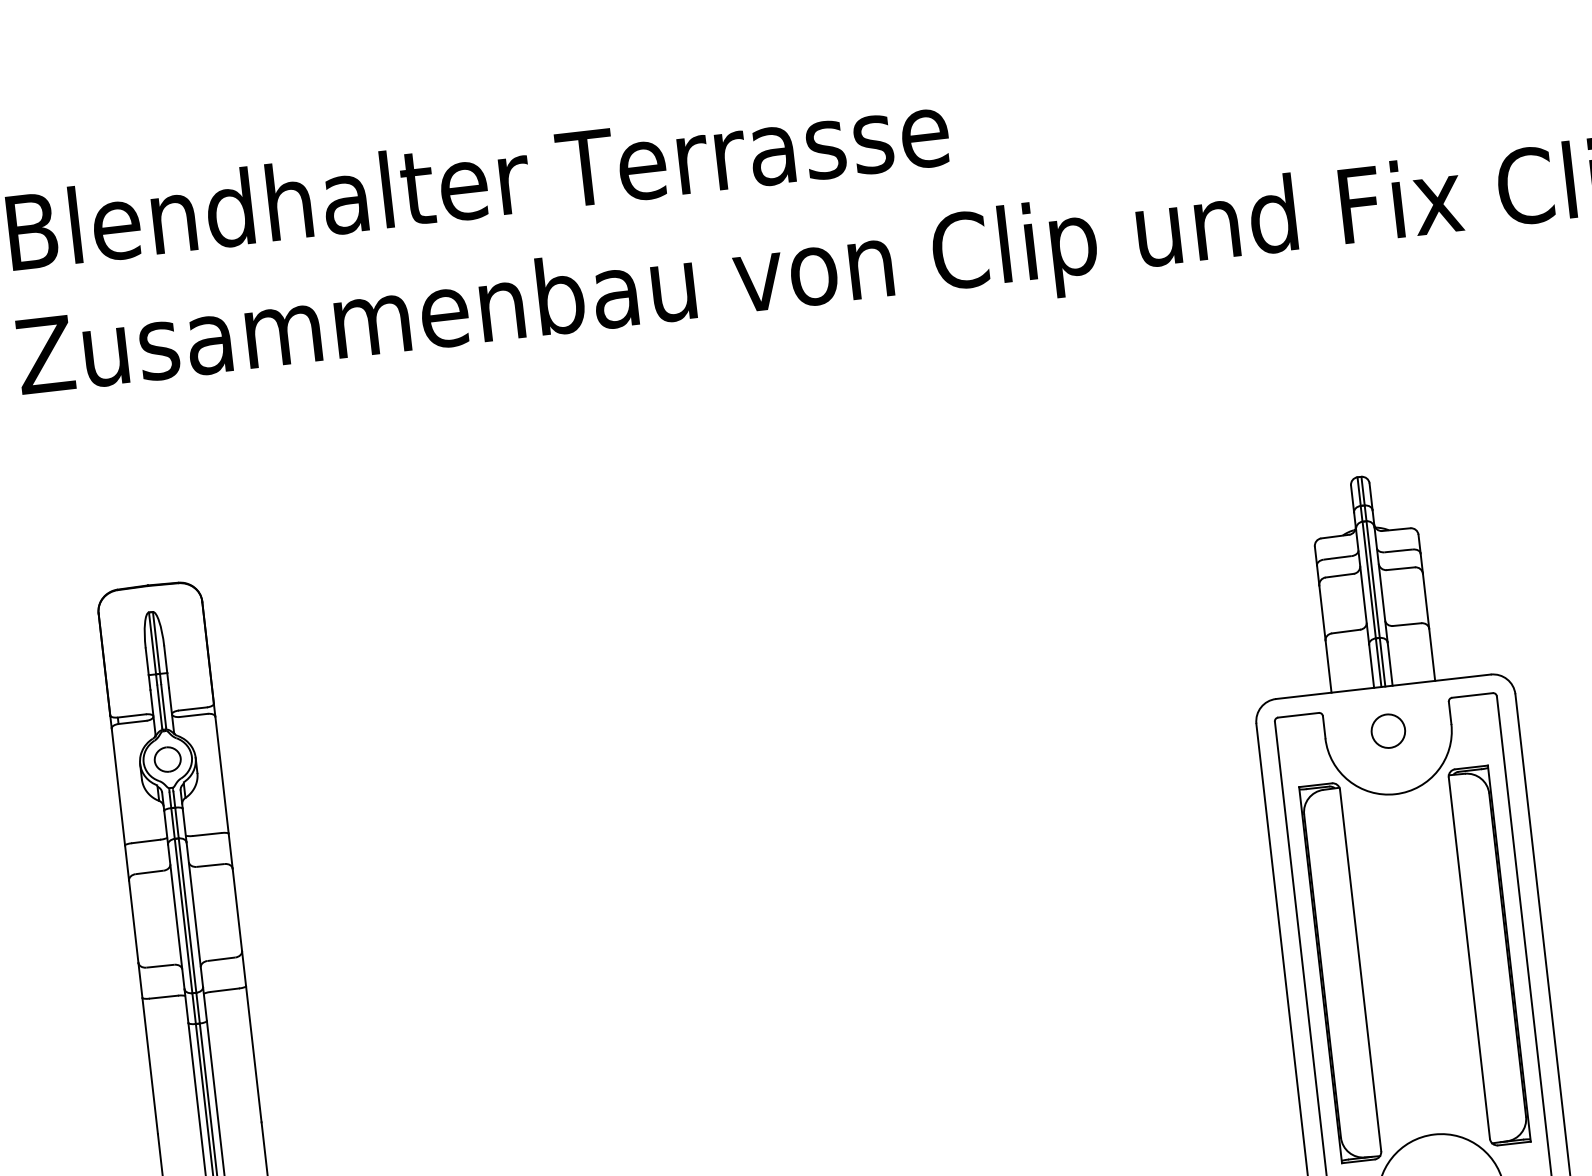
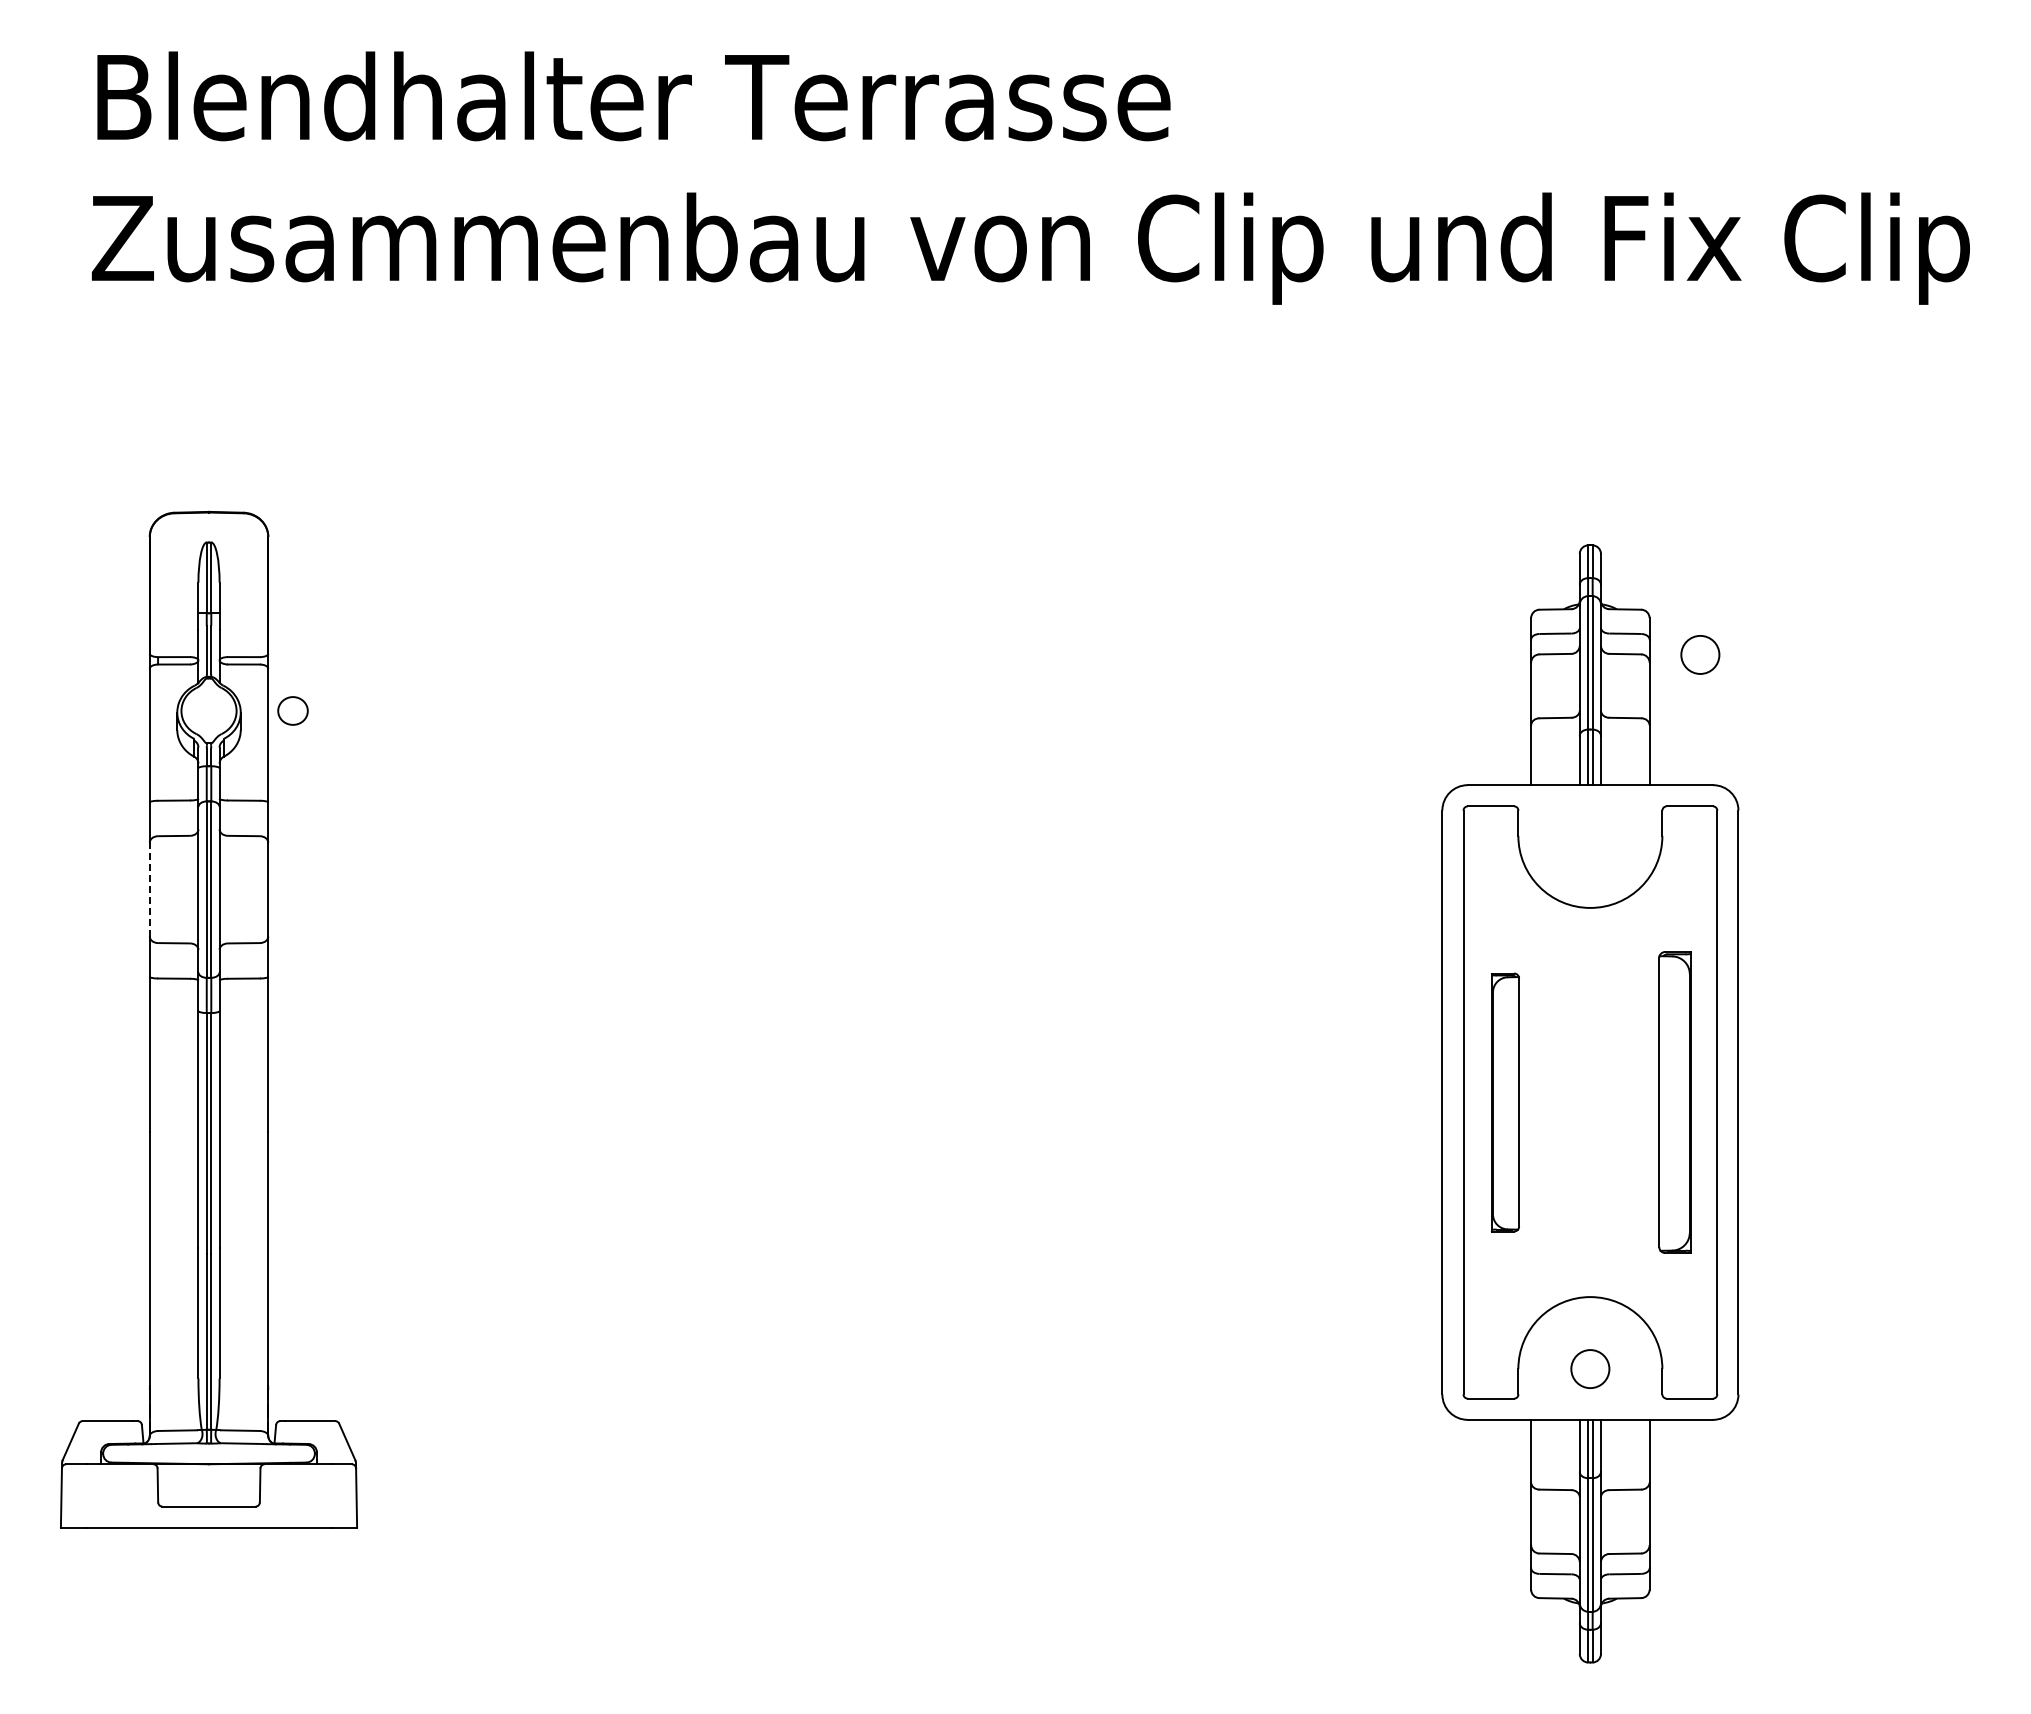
circle: (1388, 730) -> (1700, 654), moved
part: (167, 759) -> (292, 710), moved
line: (133, 921) -> (149, 889), solid -> dashed
part: (1488, 955) -> (1674, 1102), size x0.7
part: (1340, 972) -> (1505, 1102), size x0.6

